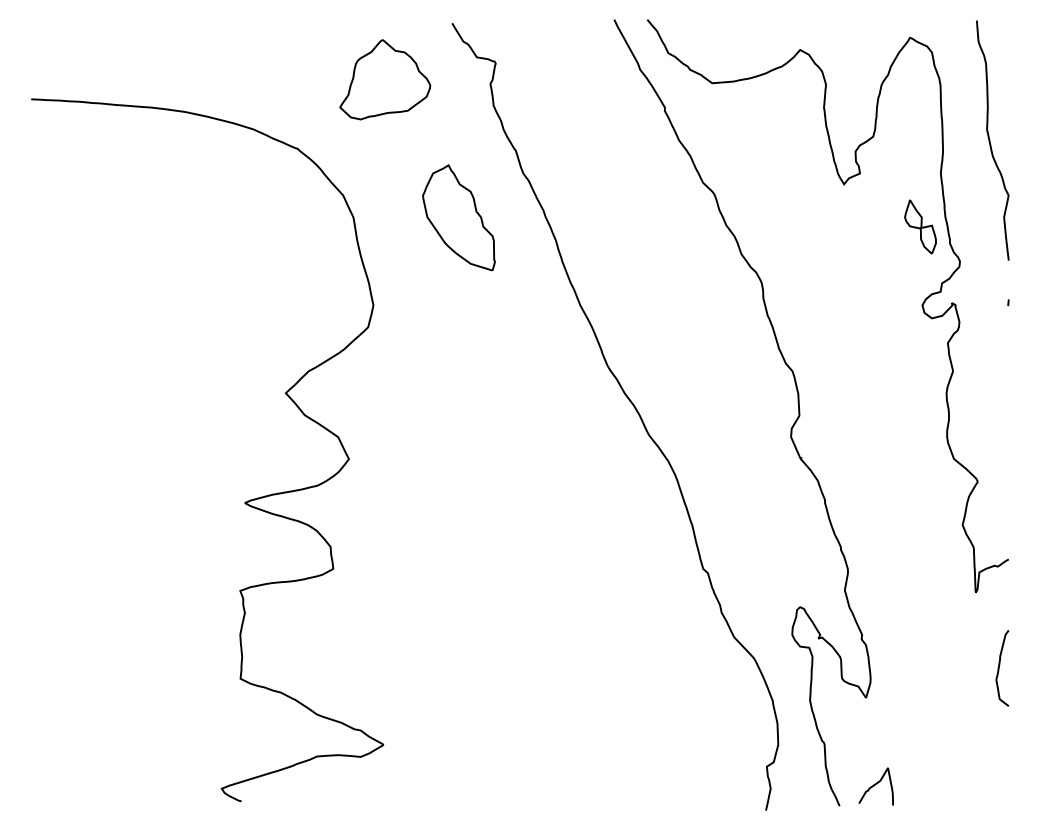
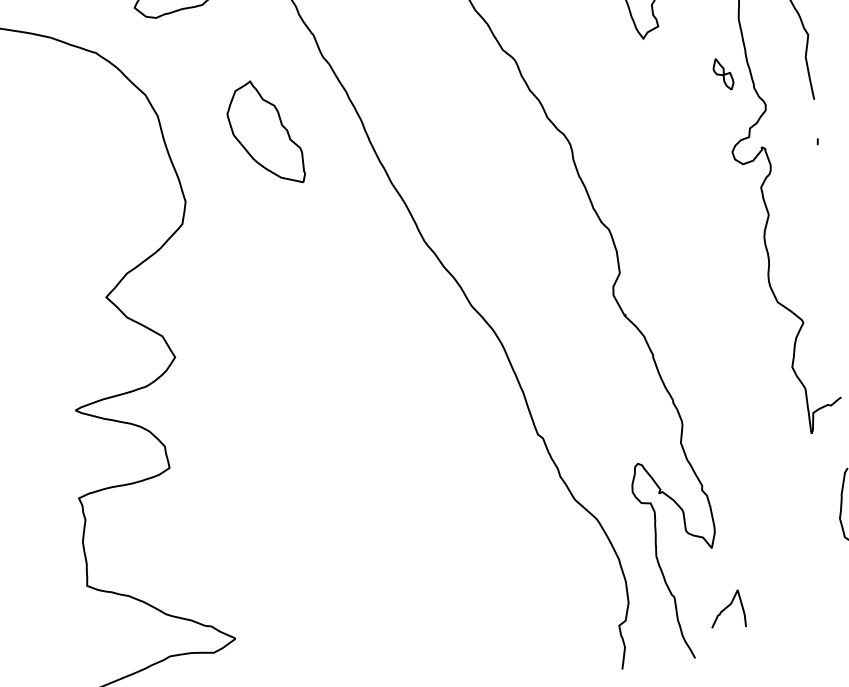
part: (458, 217) -> (264, 132), moved
part: (920, 226) -> (723, 73), size x0.6
curve: (875, 785) -> (726, 608), moved

